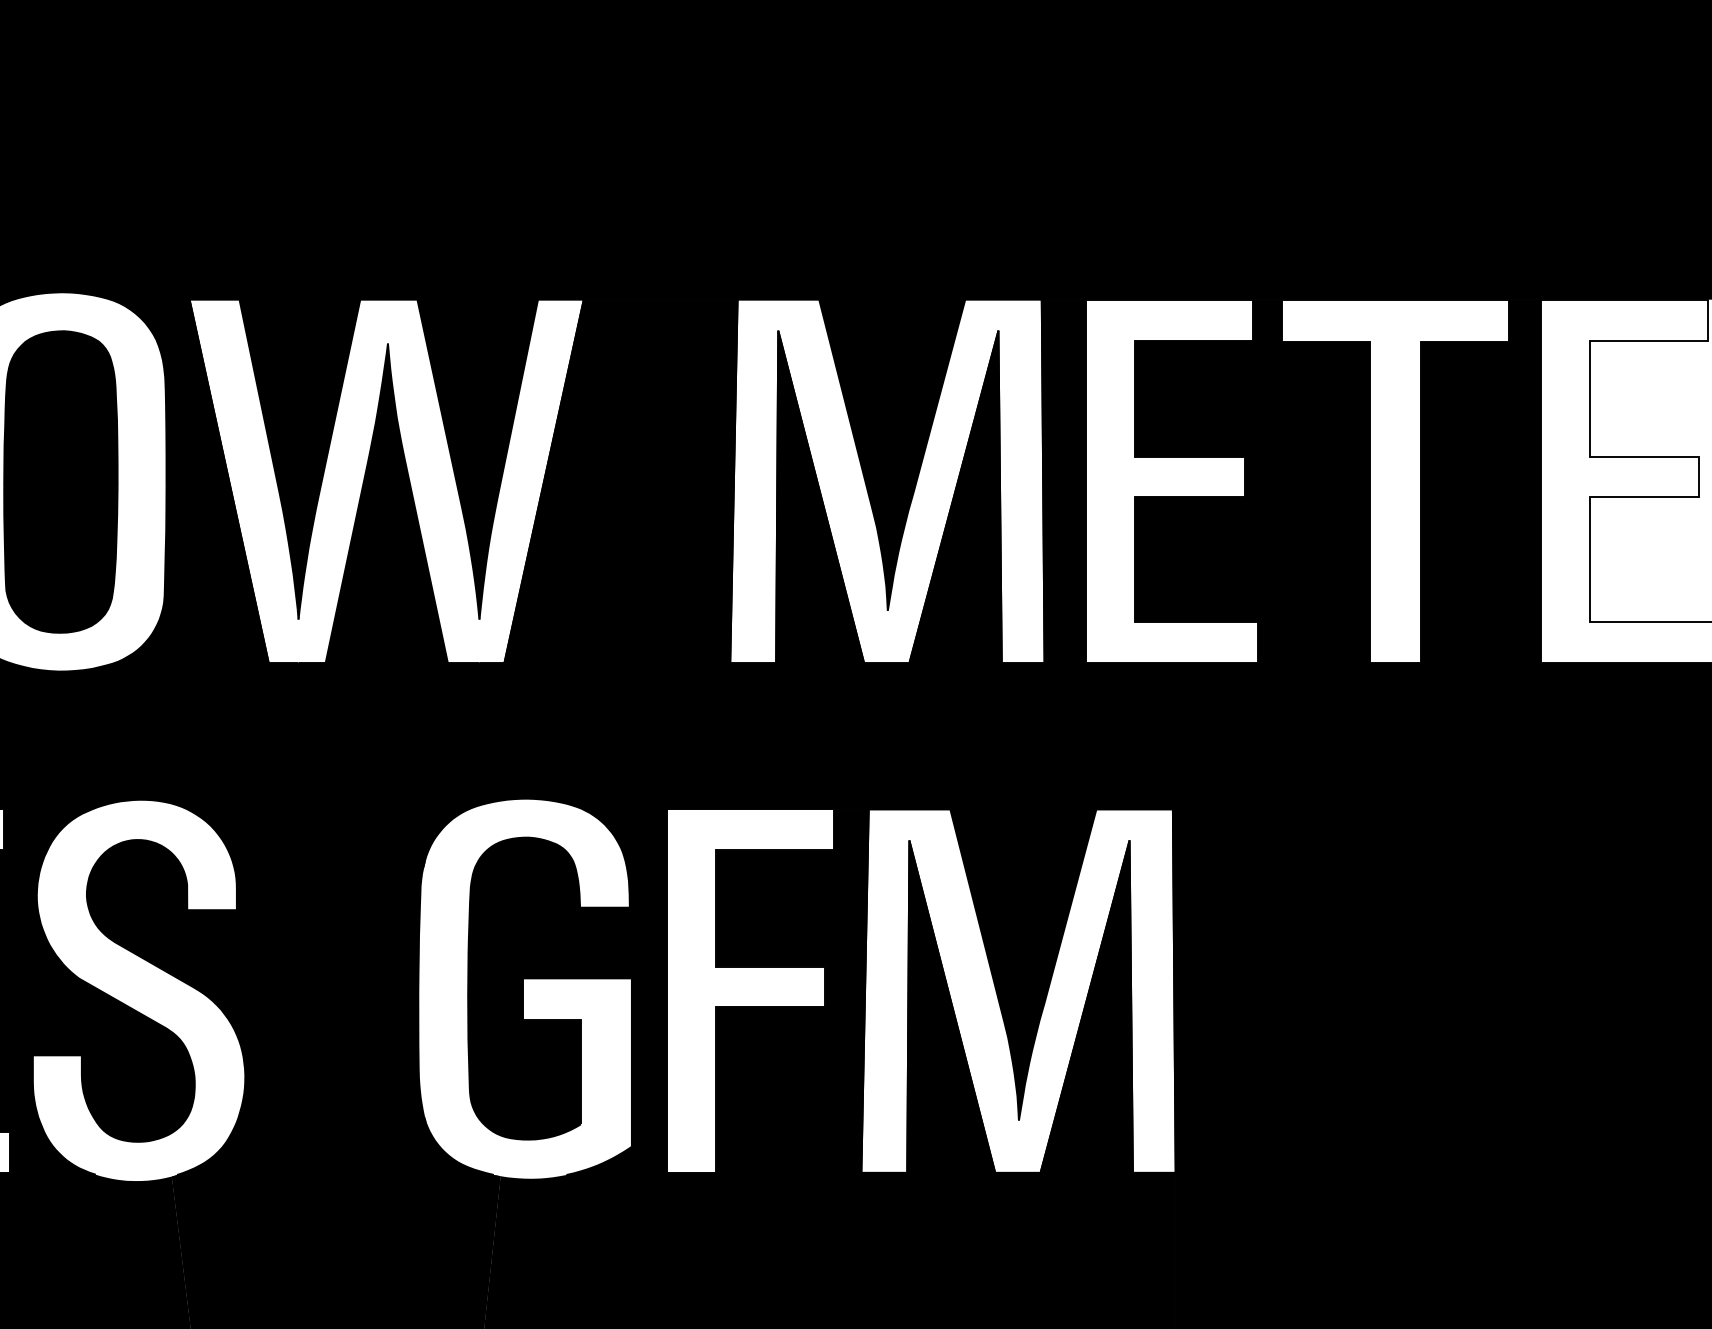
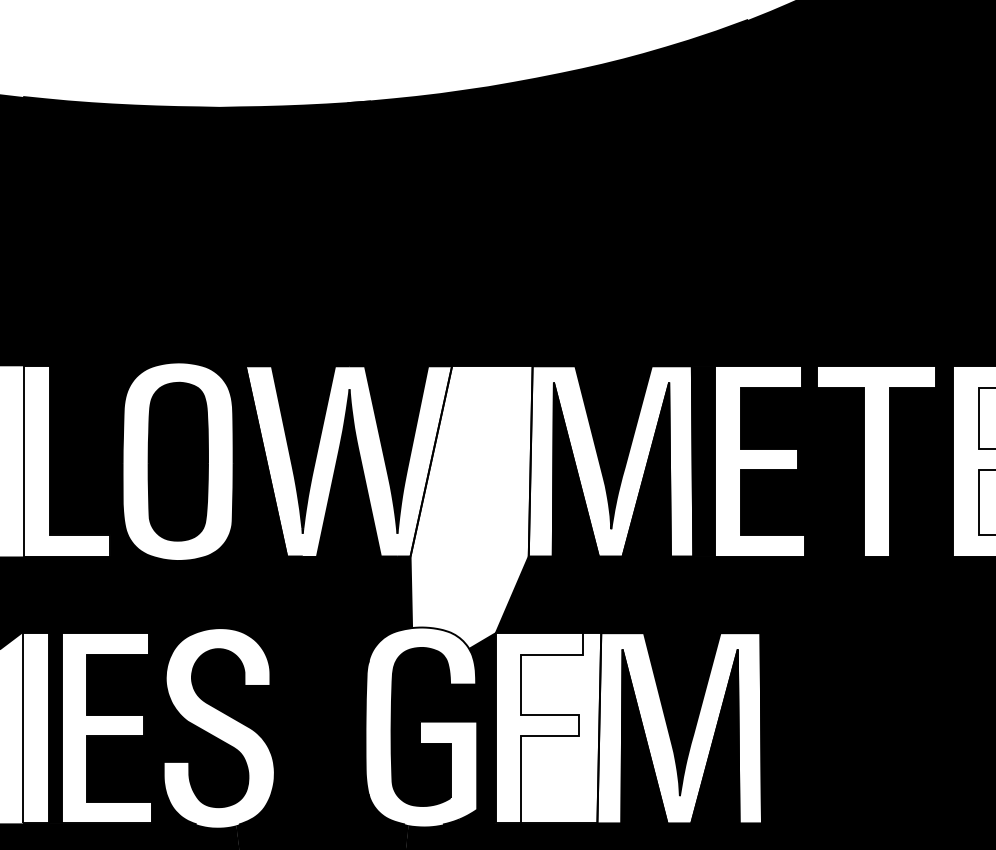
fill: (620, 569) -> (471, 507), removed
fill: (792, 991) -> (561, 728), removed

